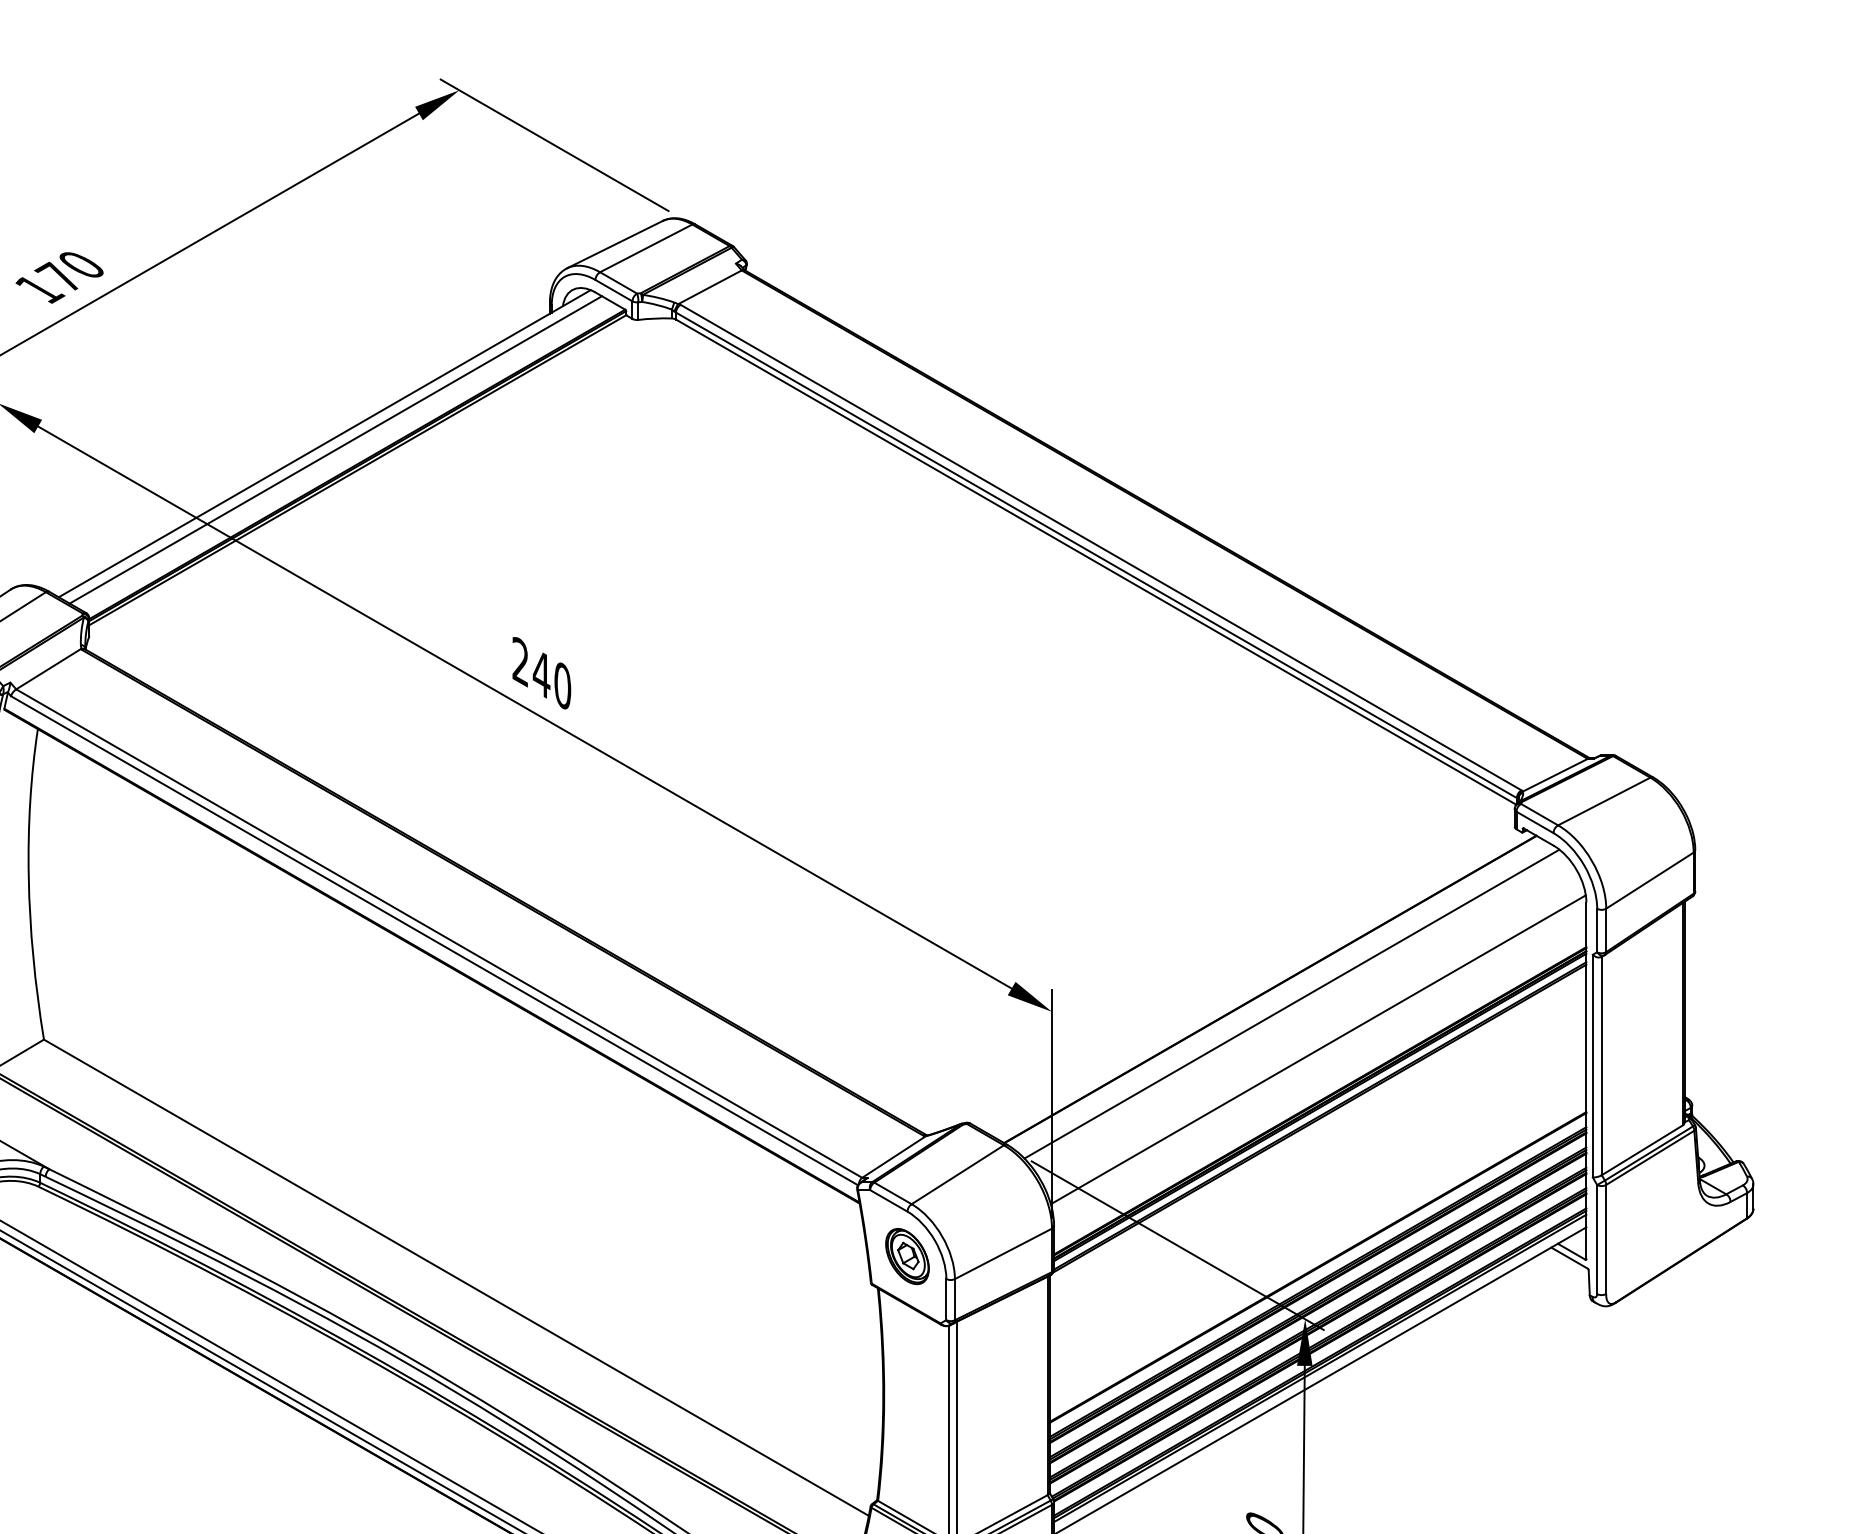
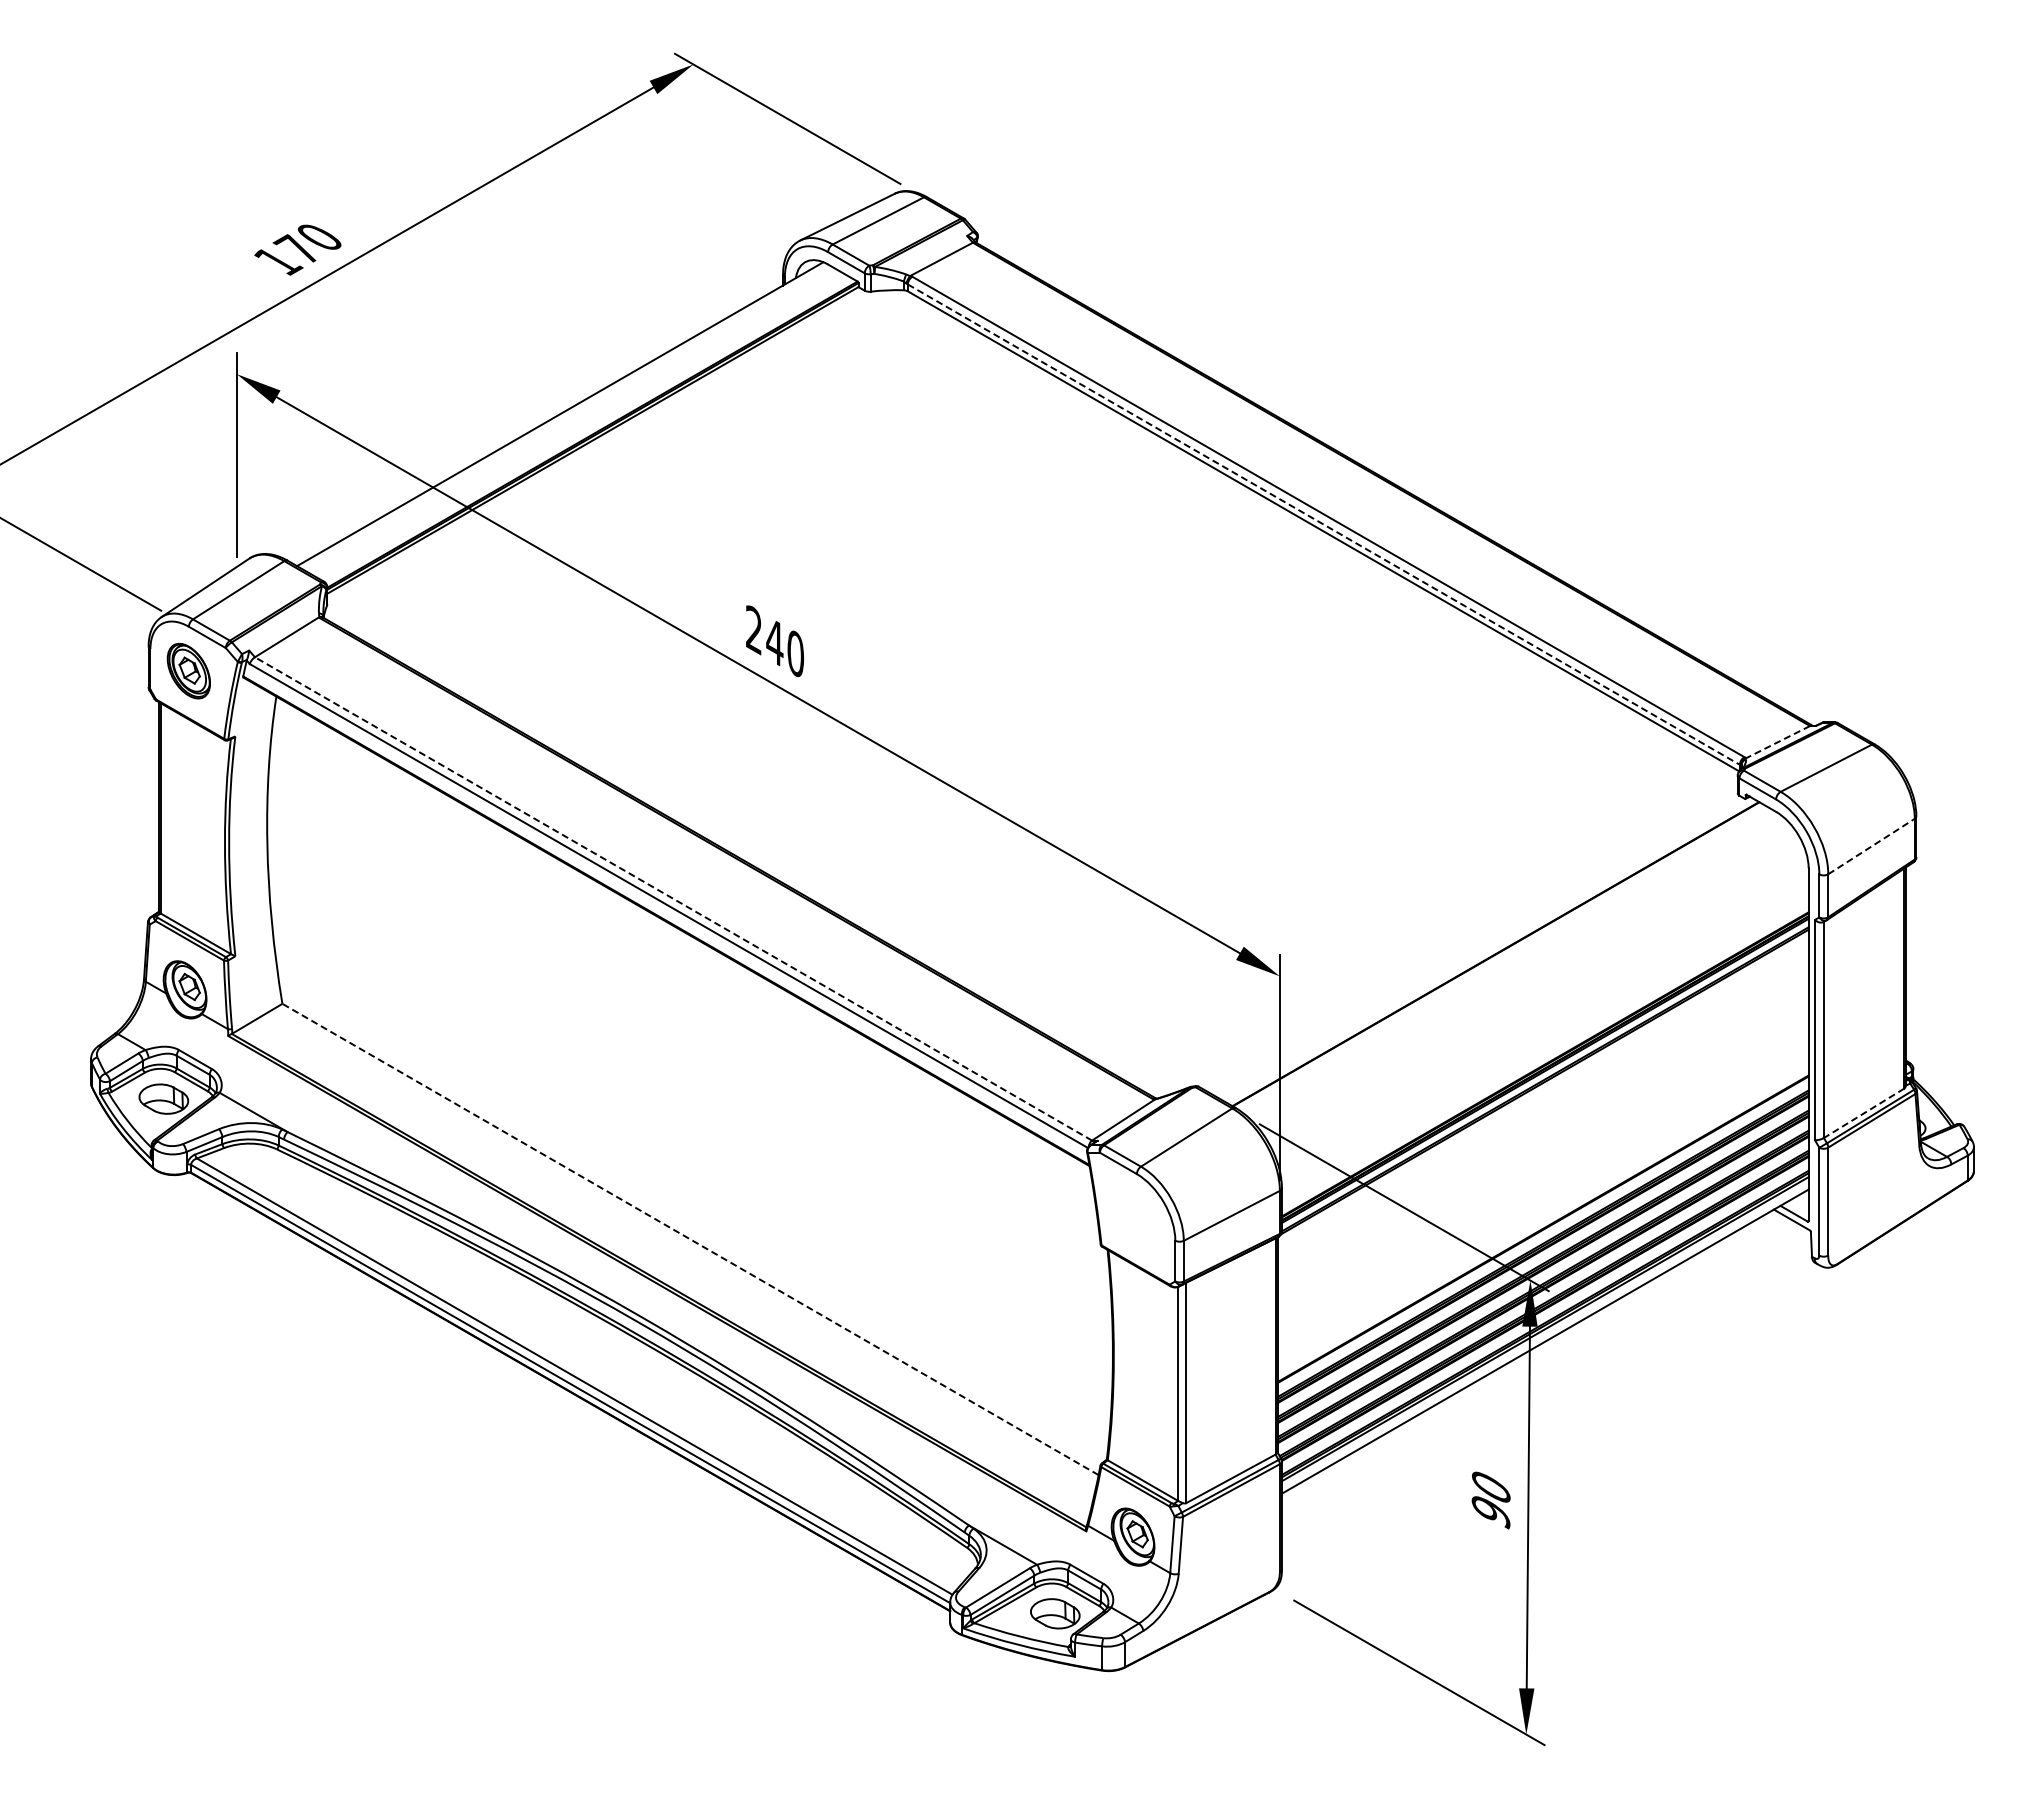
line: (335, 450) -> (570, 420), removed
line: (1097, 555) -> (1324, 524), solid -> dashed
line: (1555, 775) -> (1778, 742), solid -> dashed
line: (1649, 880) -> (1871, 846), solid -> dashed
line: (439, 933) -> (673, 898), solid -> dashed
line: (1292, 1003) -> (1517, 968), removed
line: (1318, 1049) -> (1543, 1013), removed
line: (1641, 1150) -> (1863, 1113), solid -> dashed
part: (907, 1256) -> (1136, 1218), removed
line: (456, 1277) -> (690, 1239), solid -> dashed

